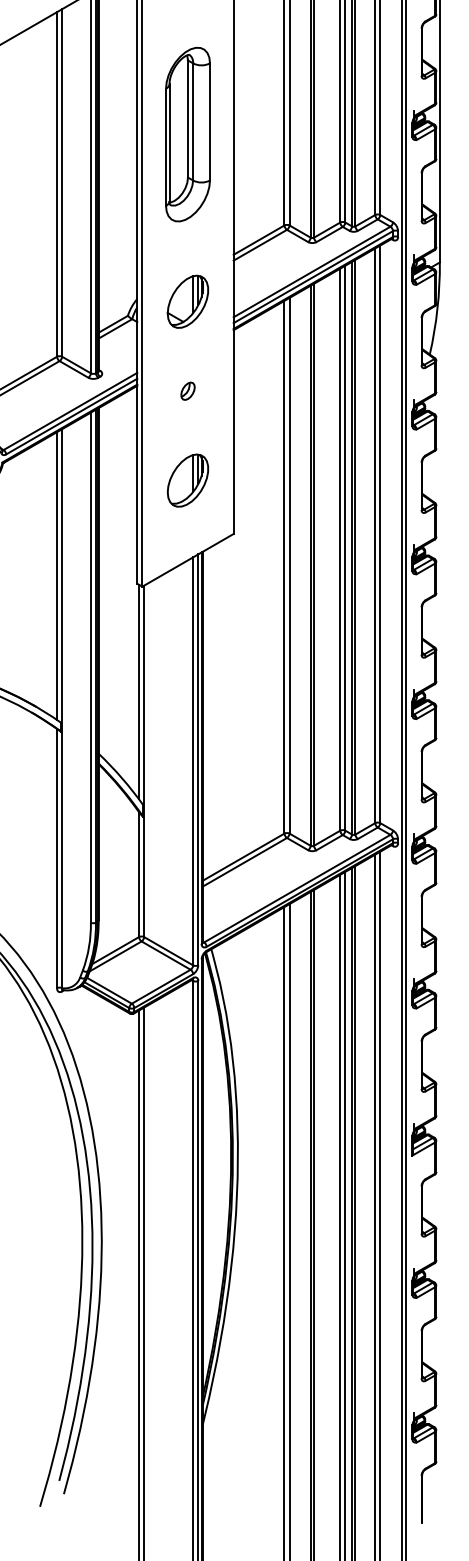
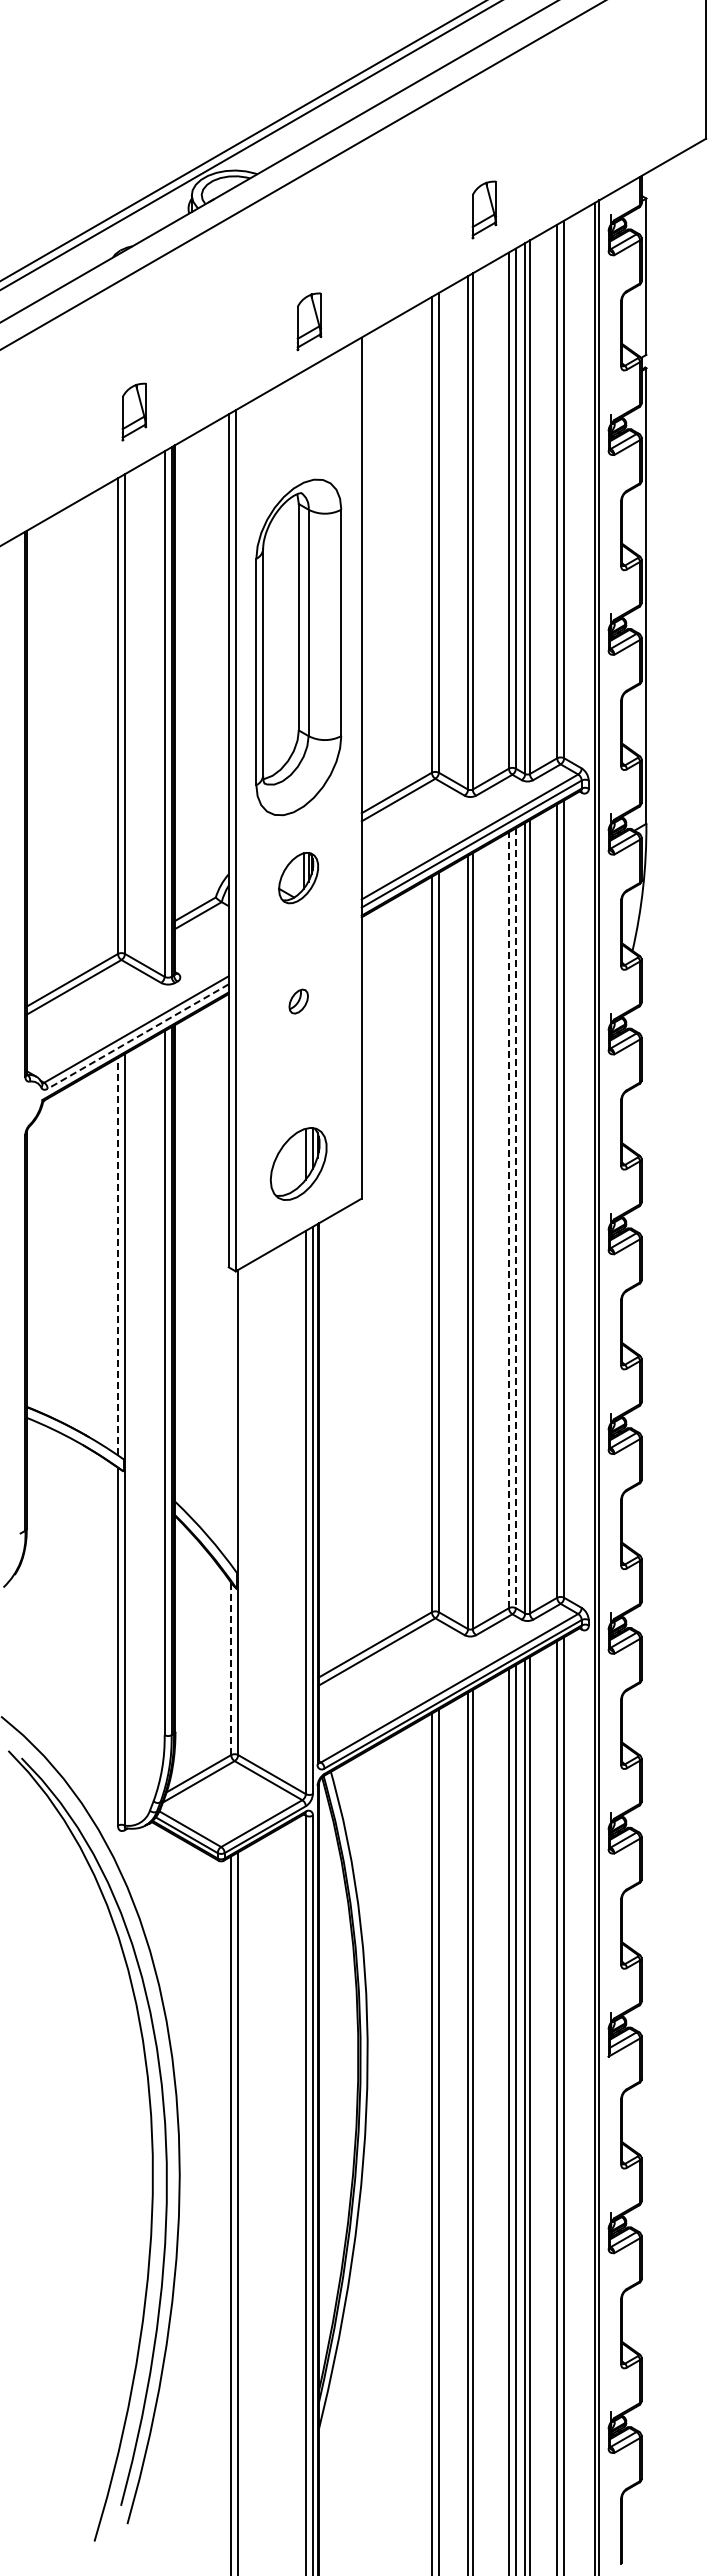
part: (187, 134) -> (298, 646), size x1.4
part: (187, 301) -> (298, 877), size x0.7
line: (71, 416) -> (138, 1036), solid -> dashed
part: (187, 480) -> (298, 1163), moved
line: (345, 548) -> (515, 1218), solid -> dashed
line: (339, 549) -> (508, 1220), solid -> dashed
line: (57, 575) -> (118, 1256), solid -> dashed
line: (139, 691) -> (231, 1416), removed
line: (139, 874) -> (231, 1668), solid -> dashed

